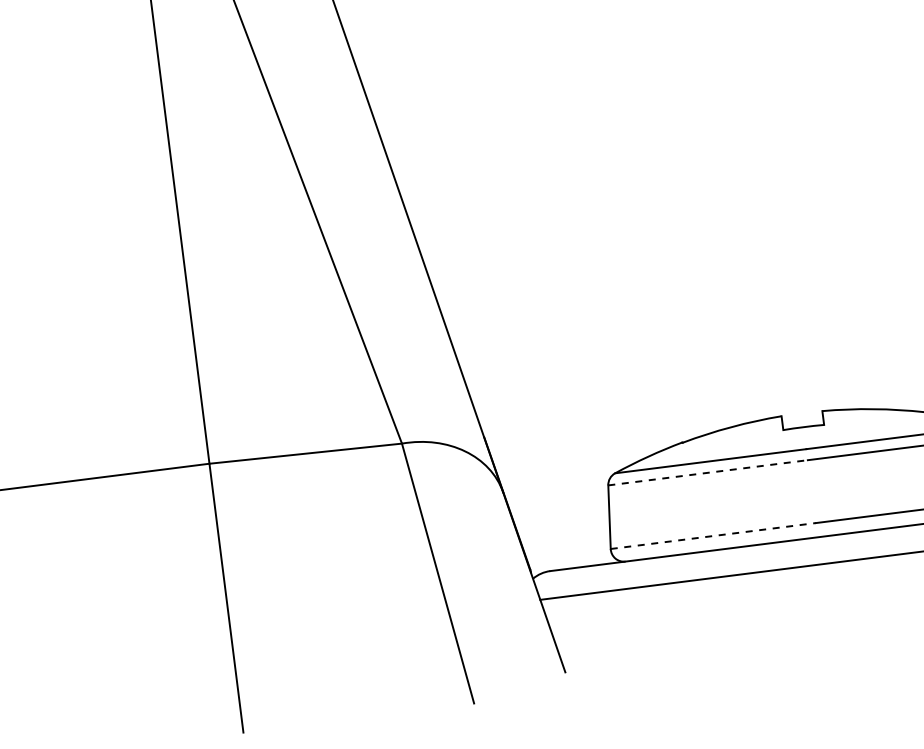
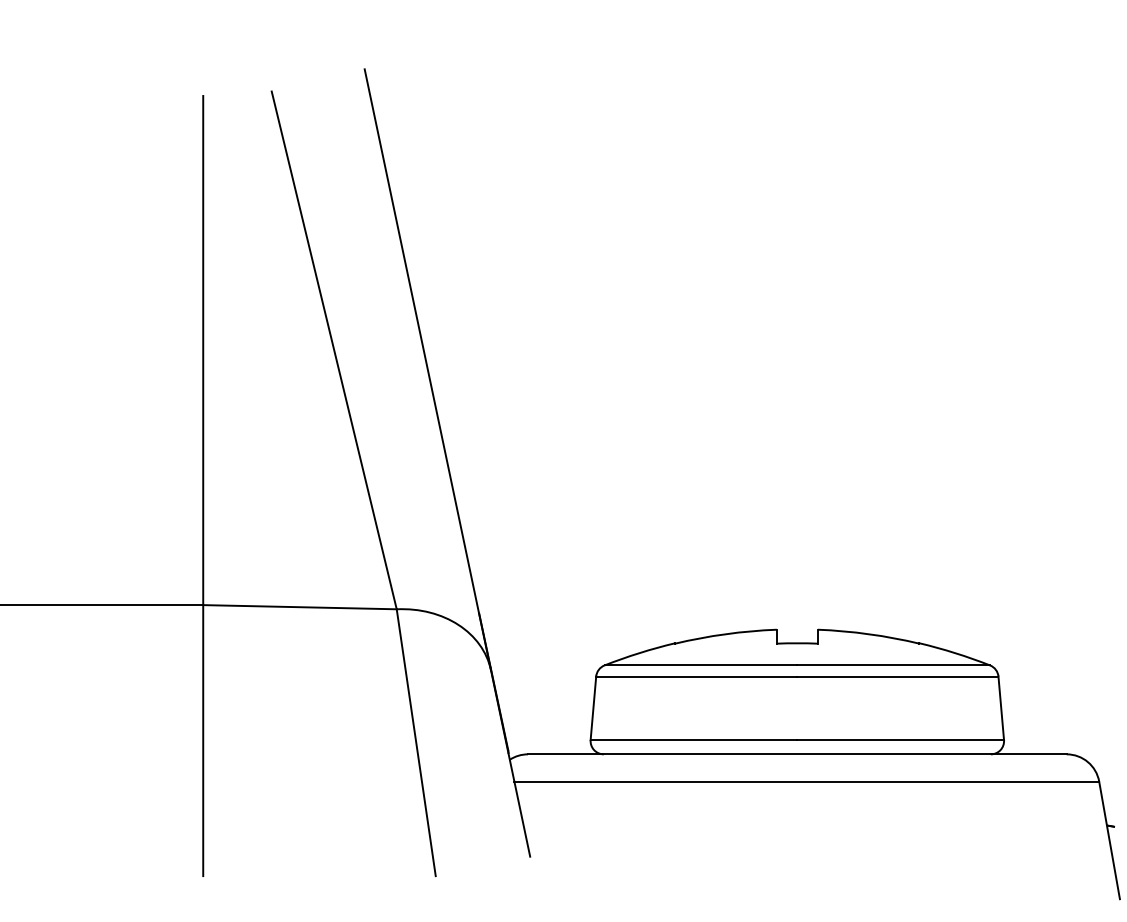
line: (707, 472) -> (696, 676), dashed -> solid
line: (713, 535) -> (694, 739), dashed -> solid

